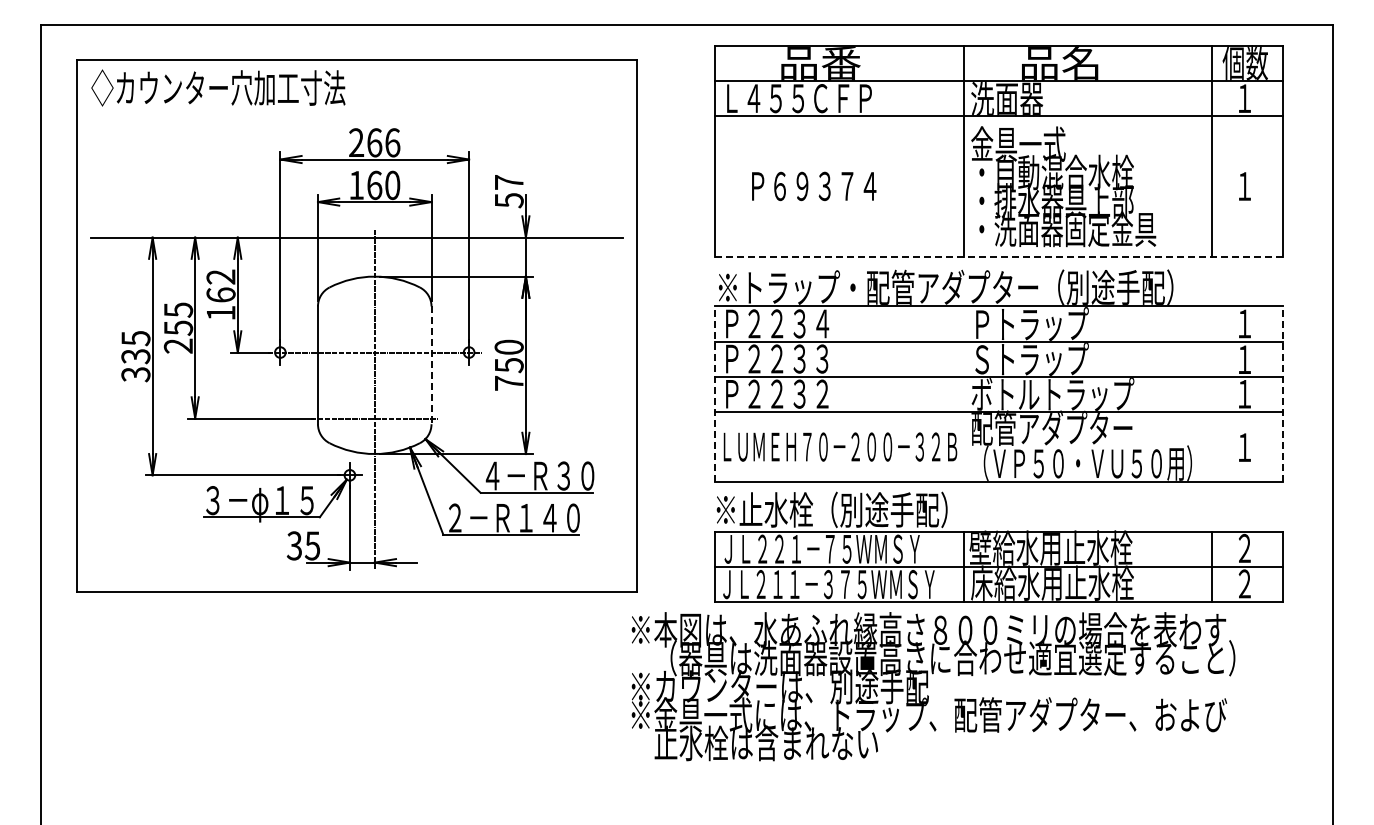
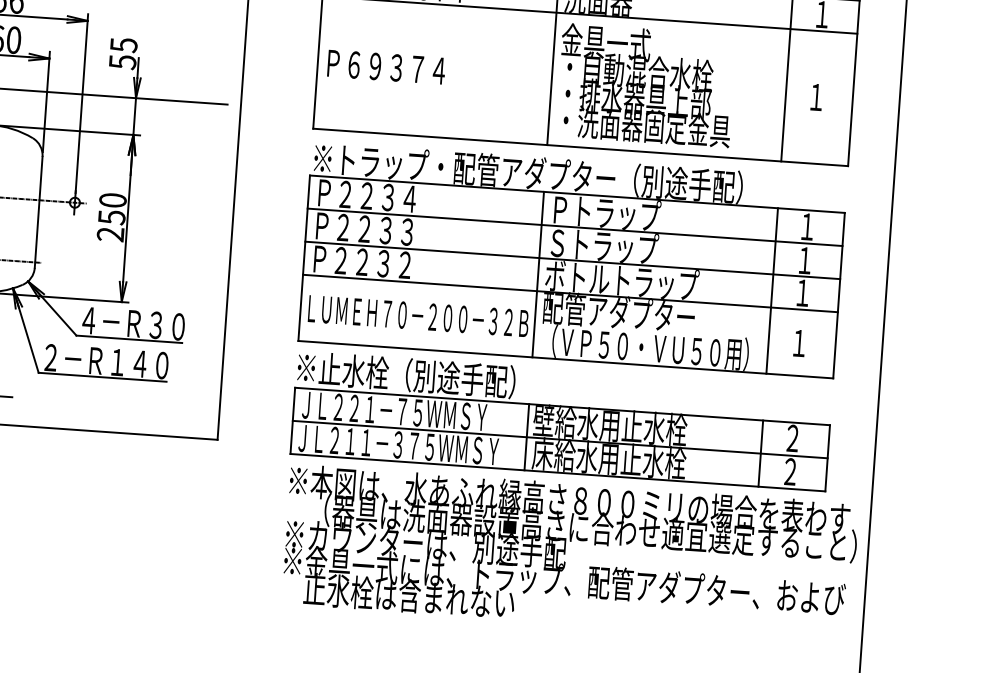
text: (509, 182) -> (124, 45), 57 -> 55
text: (814, 186) -> (386, 67), moved
line: (999, 256) -> (580, 147), dashed -> solid
line: (431, 365) -> (38, 212), dashed -> solid
text: (508, 382) -> (110, 233), 750 -> 250
line: (715, 394) -> (304, 258), dashed -> solid
line: (963, 394) -> (537, 274), added
line: (1212, 394) -> (772, 291), added
line: (1283, 394) -> (839, 295), dashed -> solid
text: (933, 686) -> (570, 553), moved

